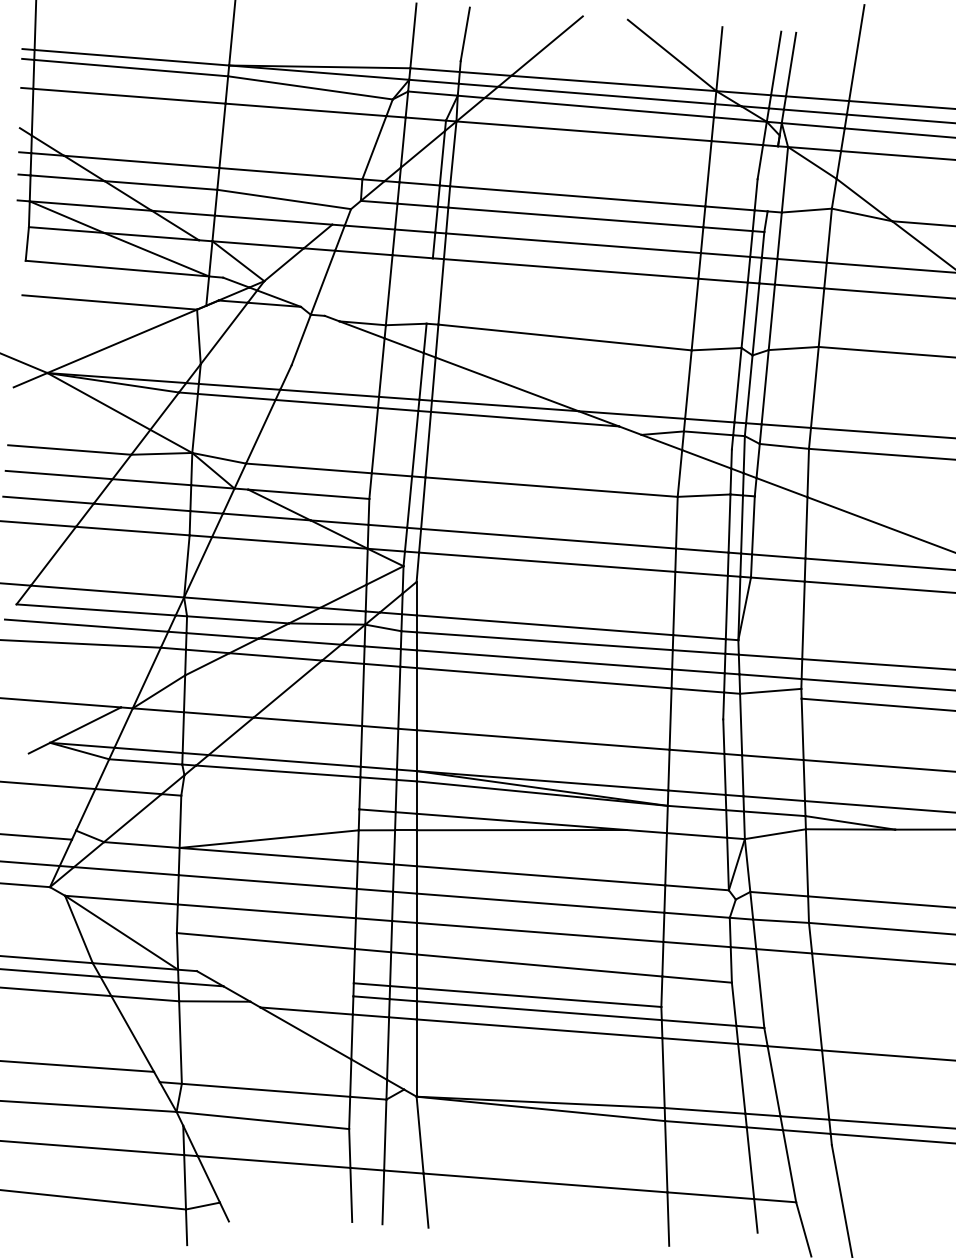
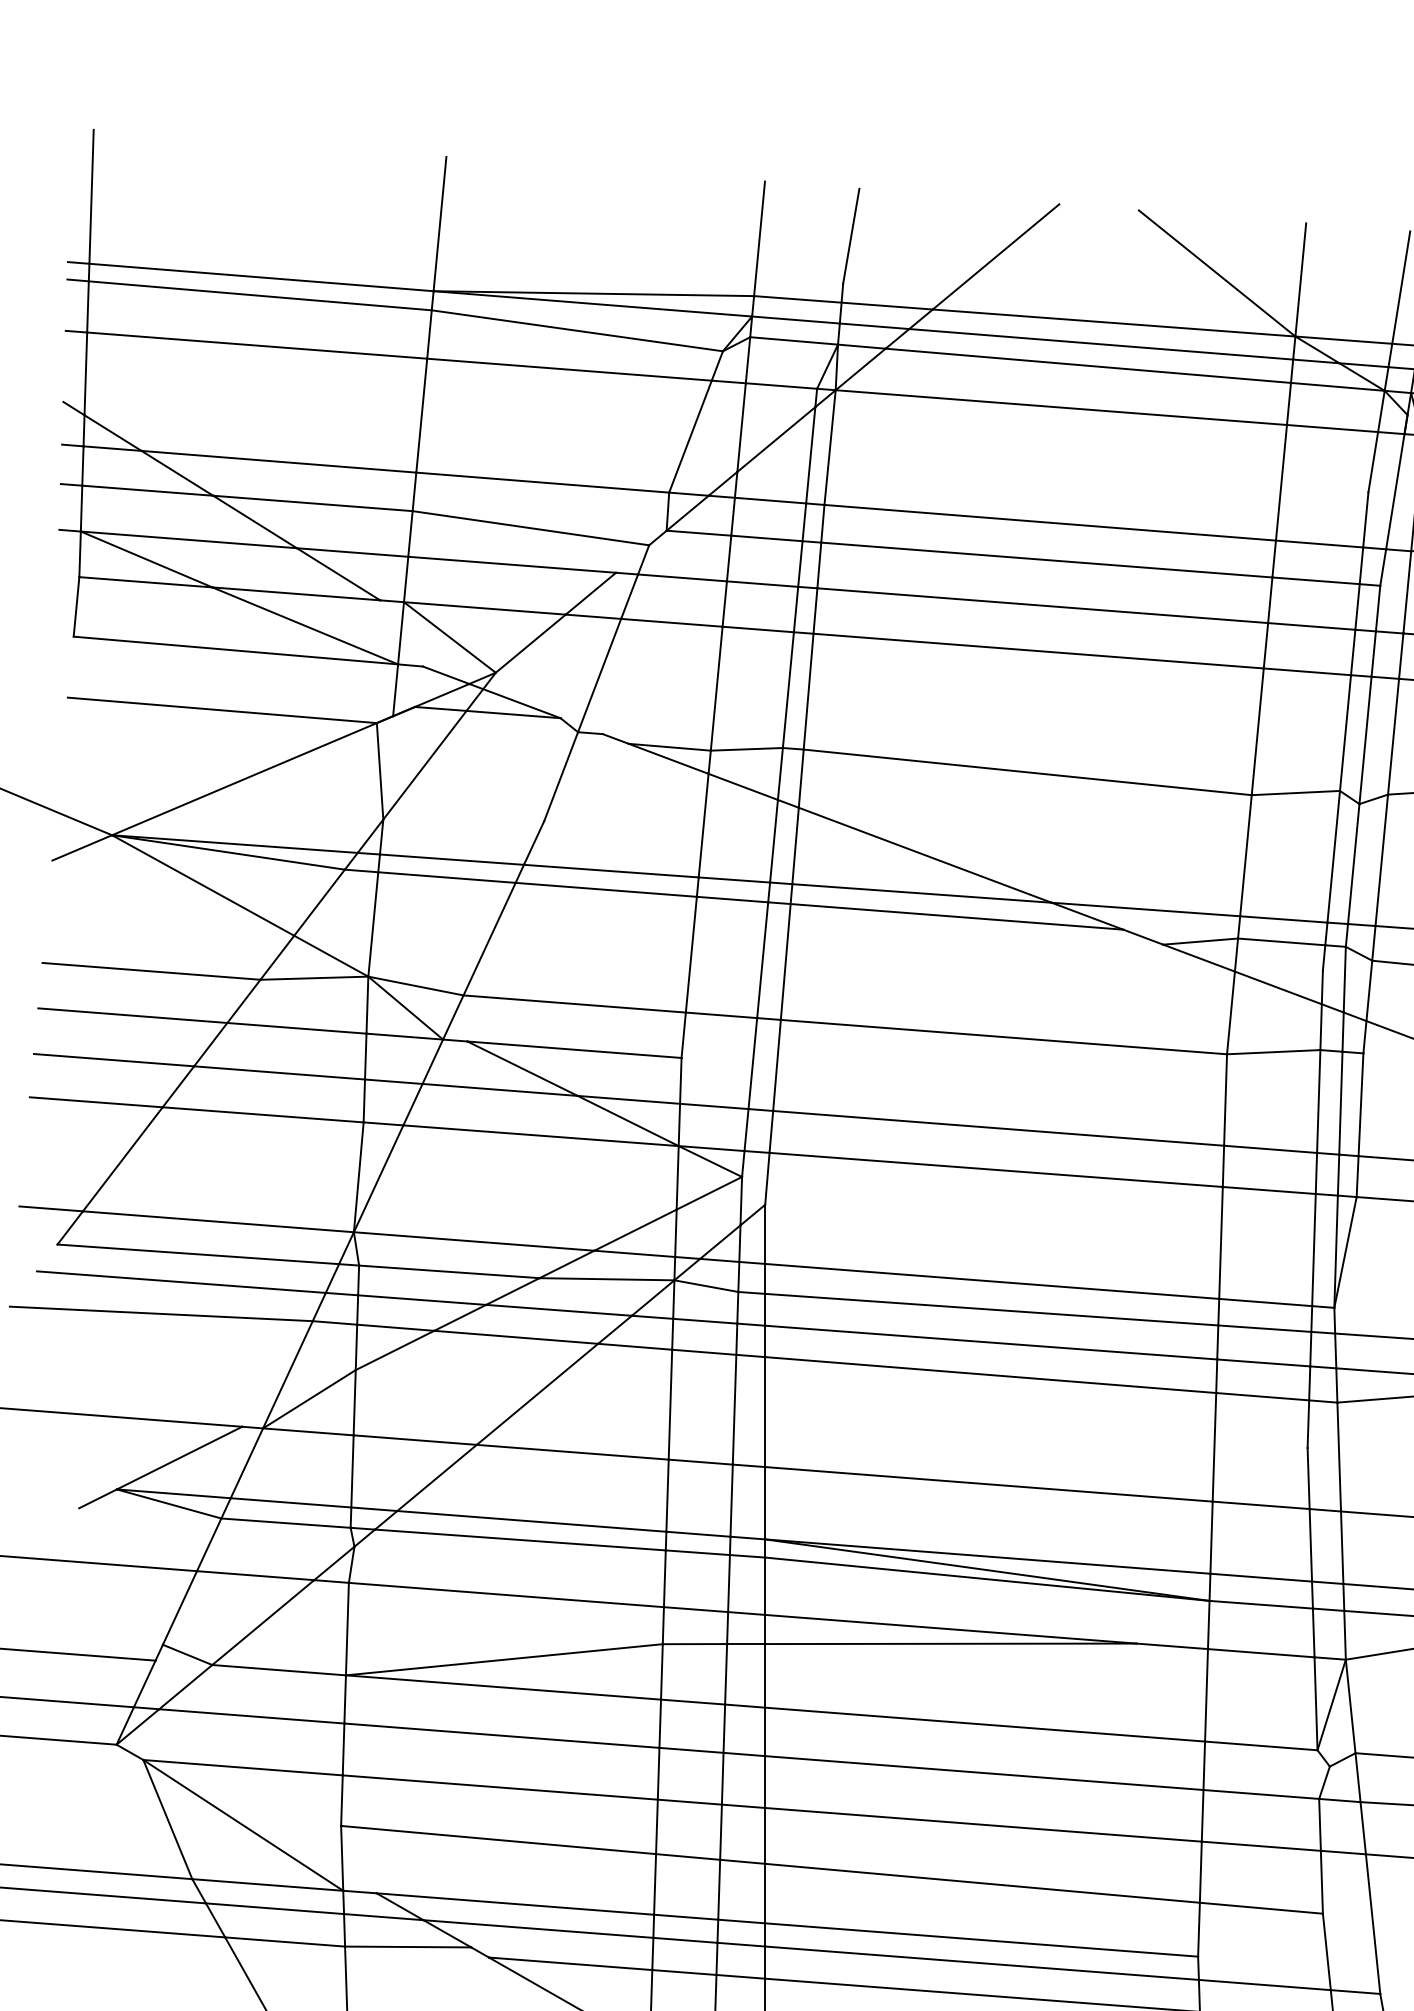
line: (772, 178) -> (1394, 491), added
line: (429, 290) -> (787, 689), added
line: (270, 802) -> (506, 1594), added
line: (274, 977) -> (513, 1904), added
line: (288, 991) -> (538, 1929), added

